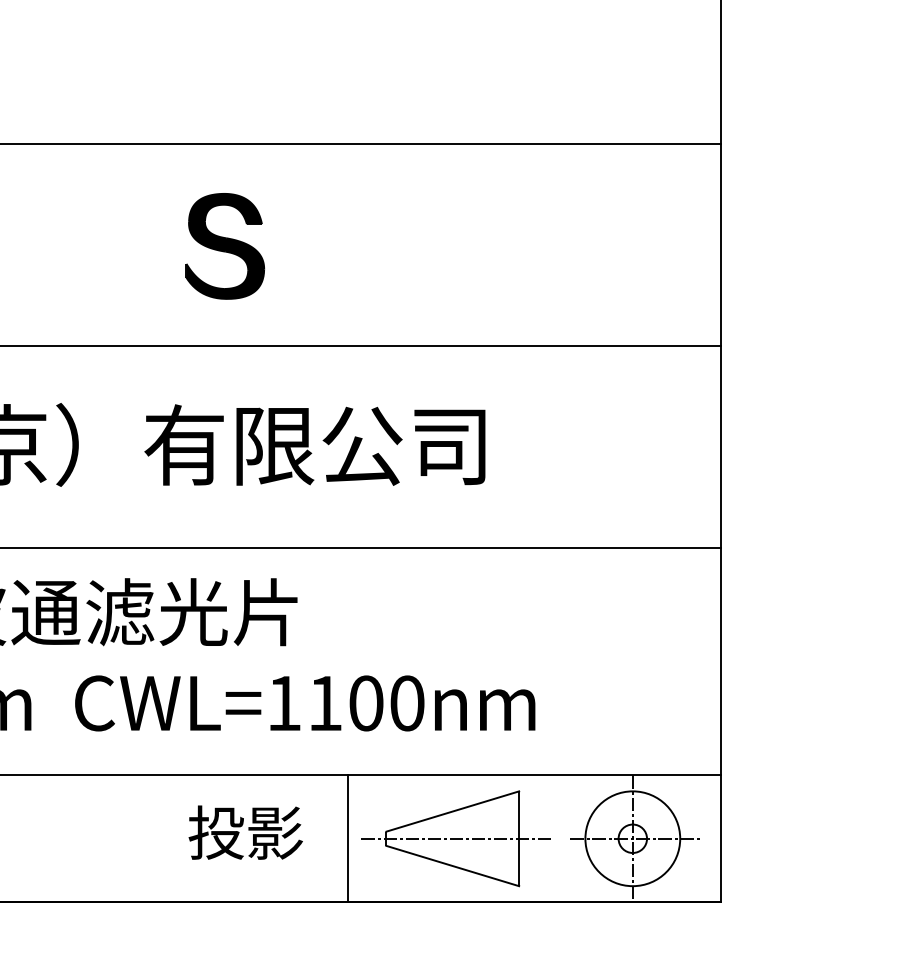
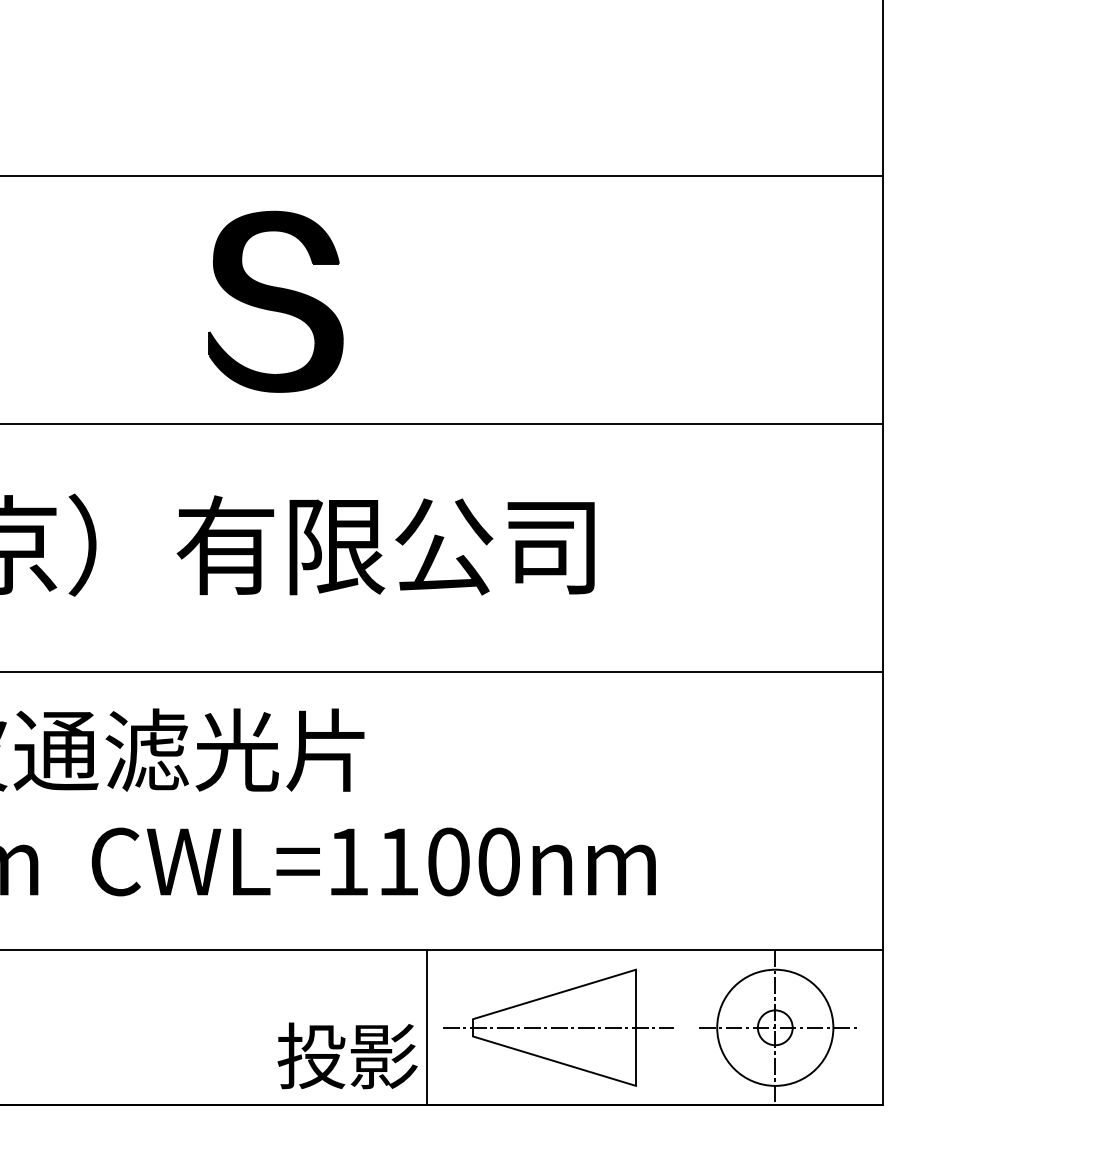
part: (224, 246) -> (274, 302), size x1.4
text: (245, 832) -> (347, 1055), moved

